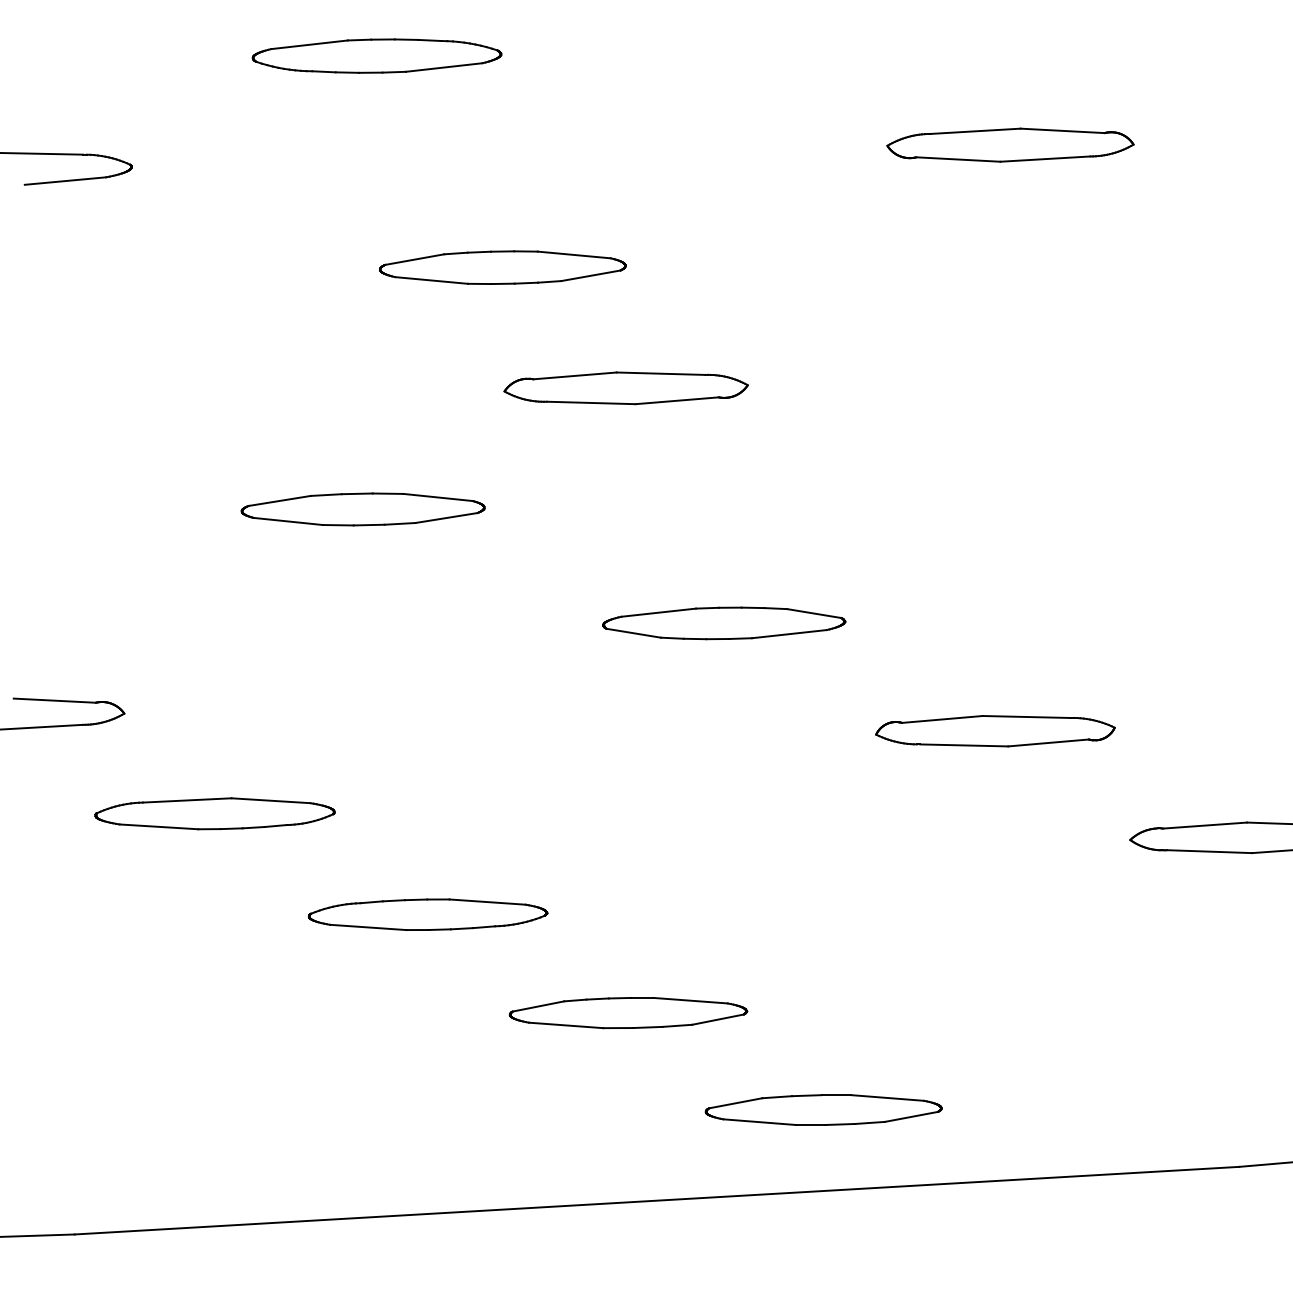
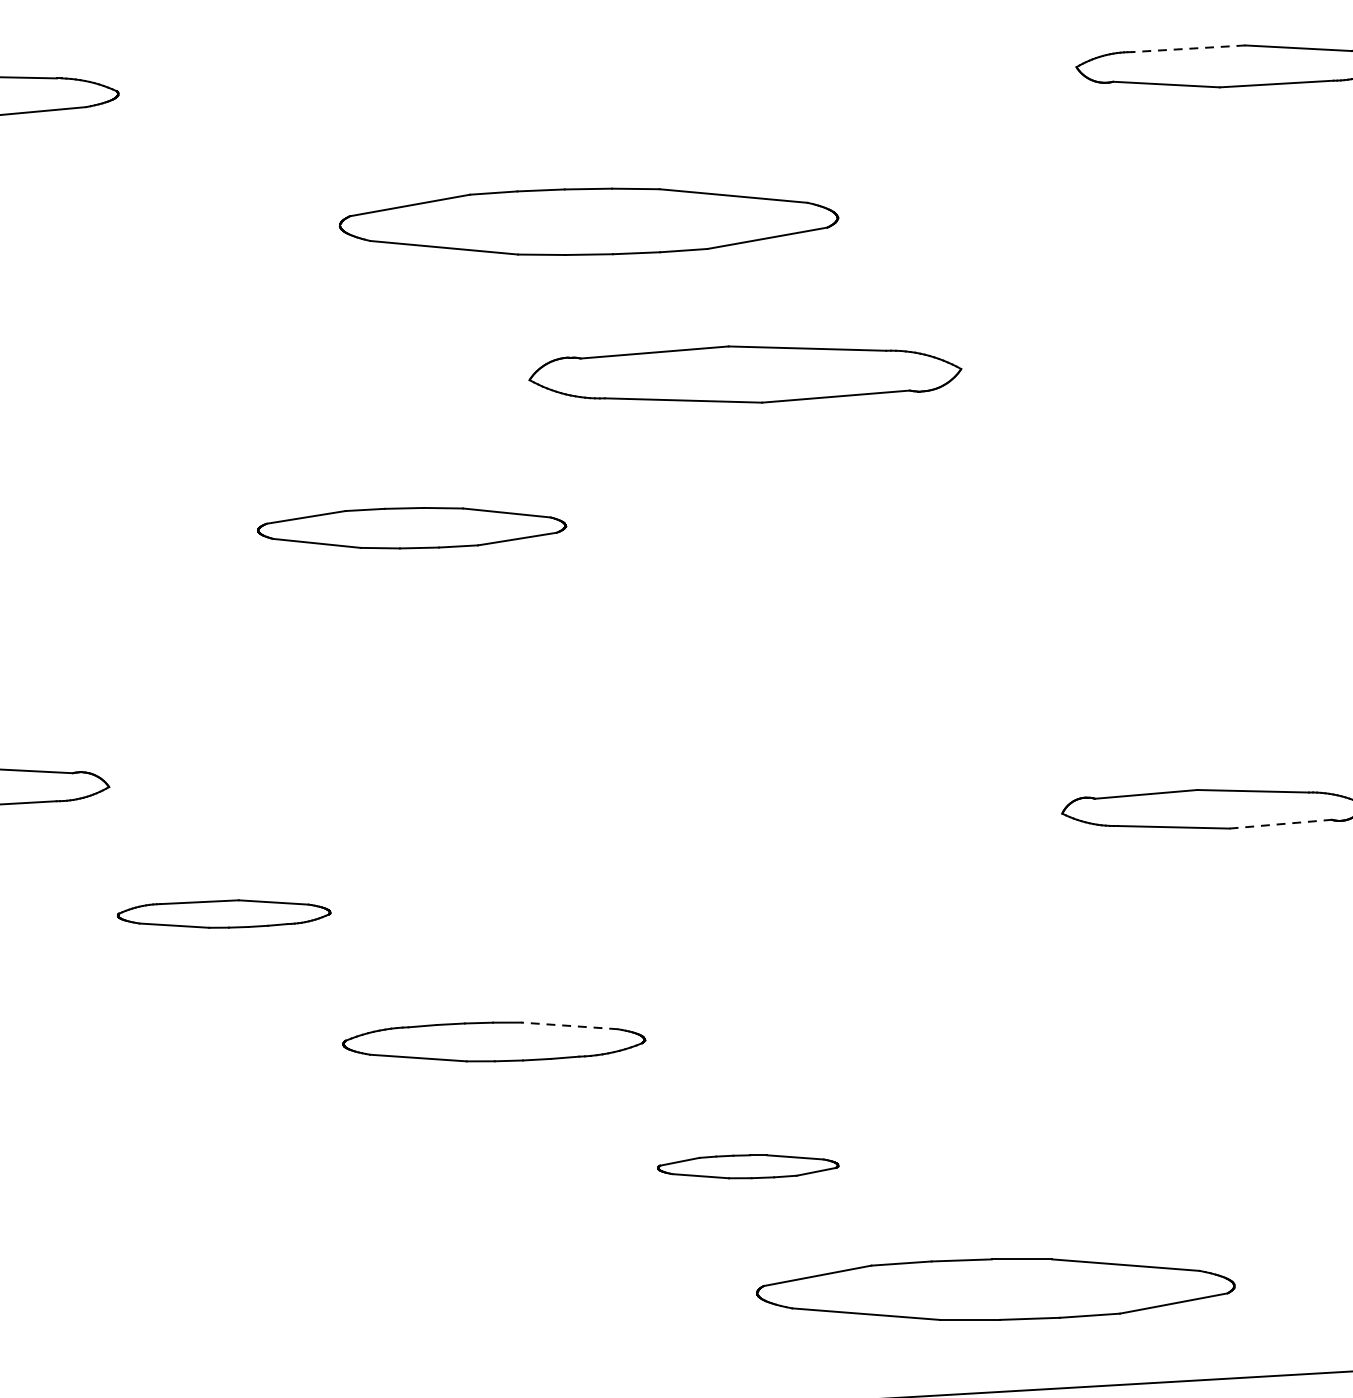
line: (975, 131) -> (1188, 49), solid -> dashed
part: (502, 267) -> (588, 221), size x1.6
part: (625, 388) -> (744, 374), size x1.4
part: (724, 623) -> (869, 672), removed
line: (1048, 742) -> (1280, 823), solid -> dashed
part: (214, 813) -> (223, 913), size x0.7
line: (487, 902) -> (569, 1026), solid -> dashed
part: (628, 1013) -> (748, 1167), size x0.6
part: (823, 1109) -> (995, 1288), size x1.6

